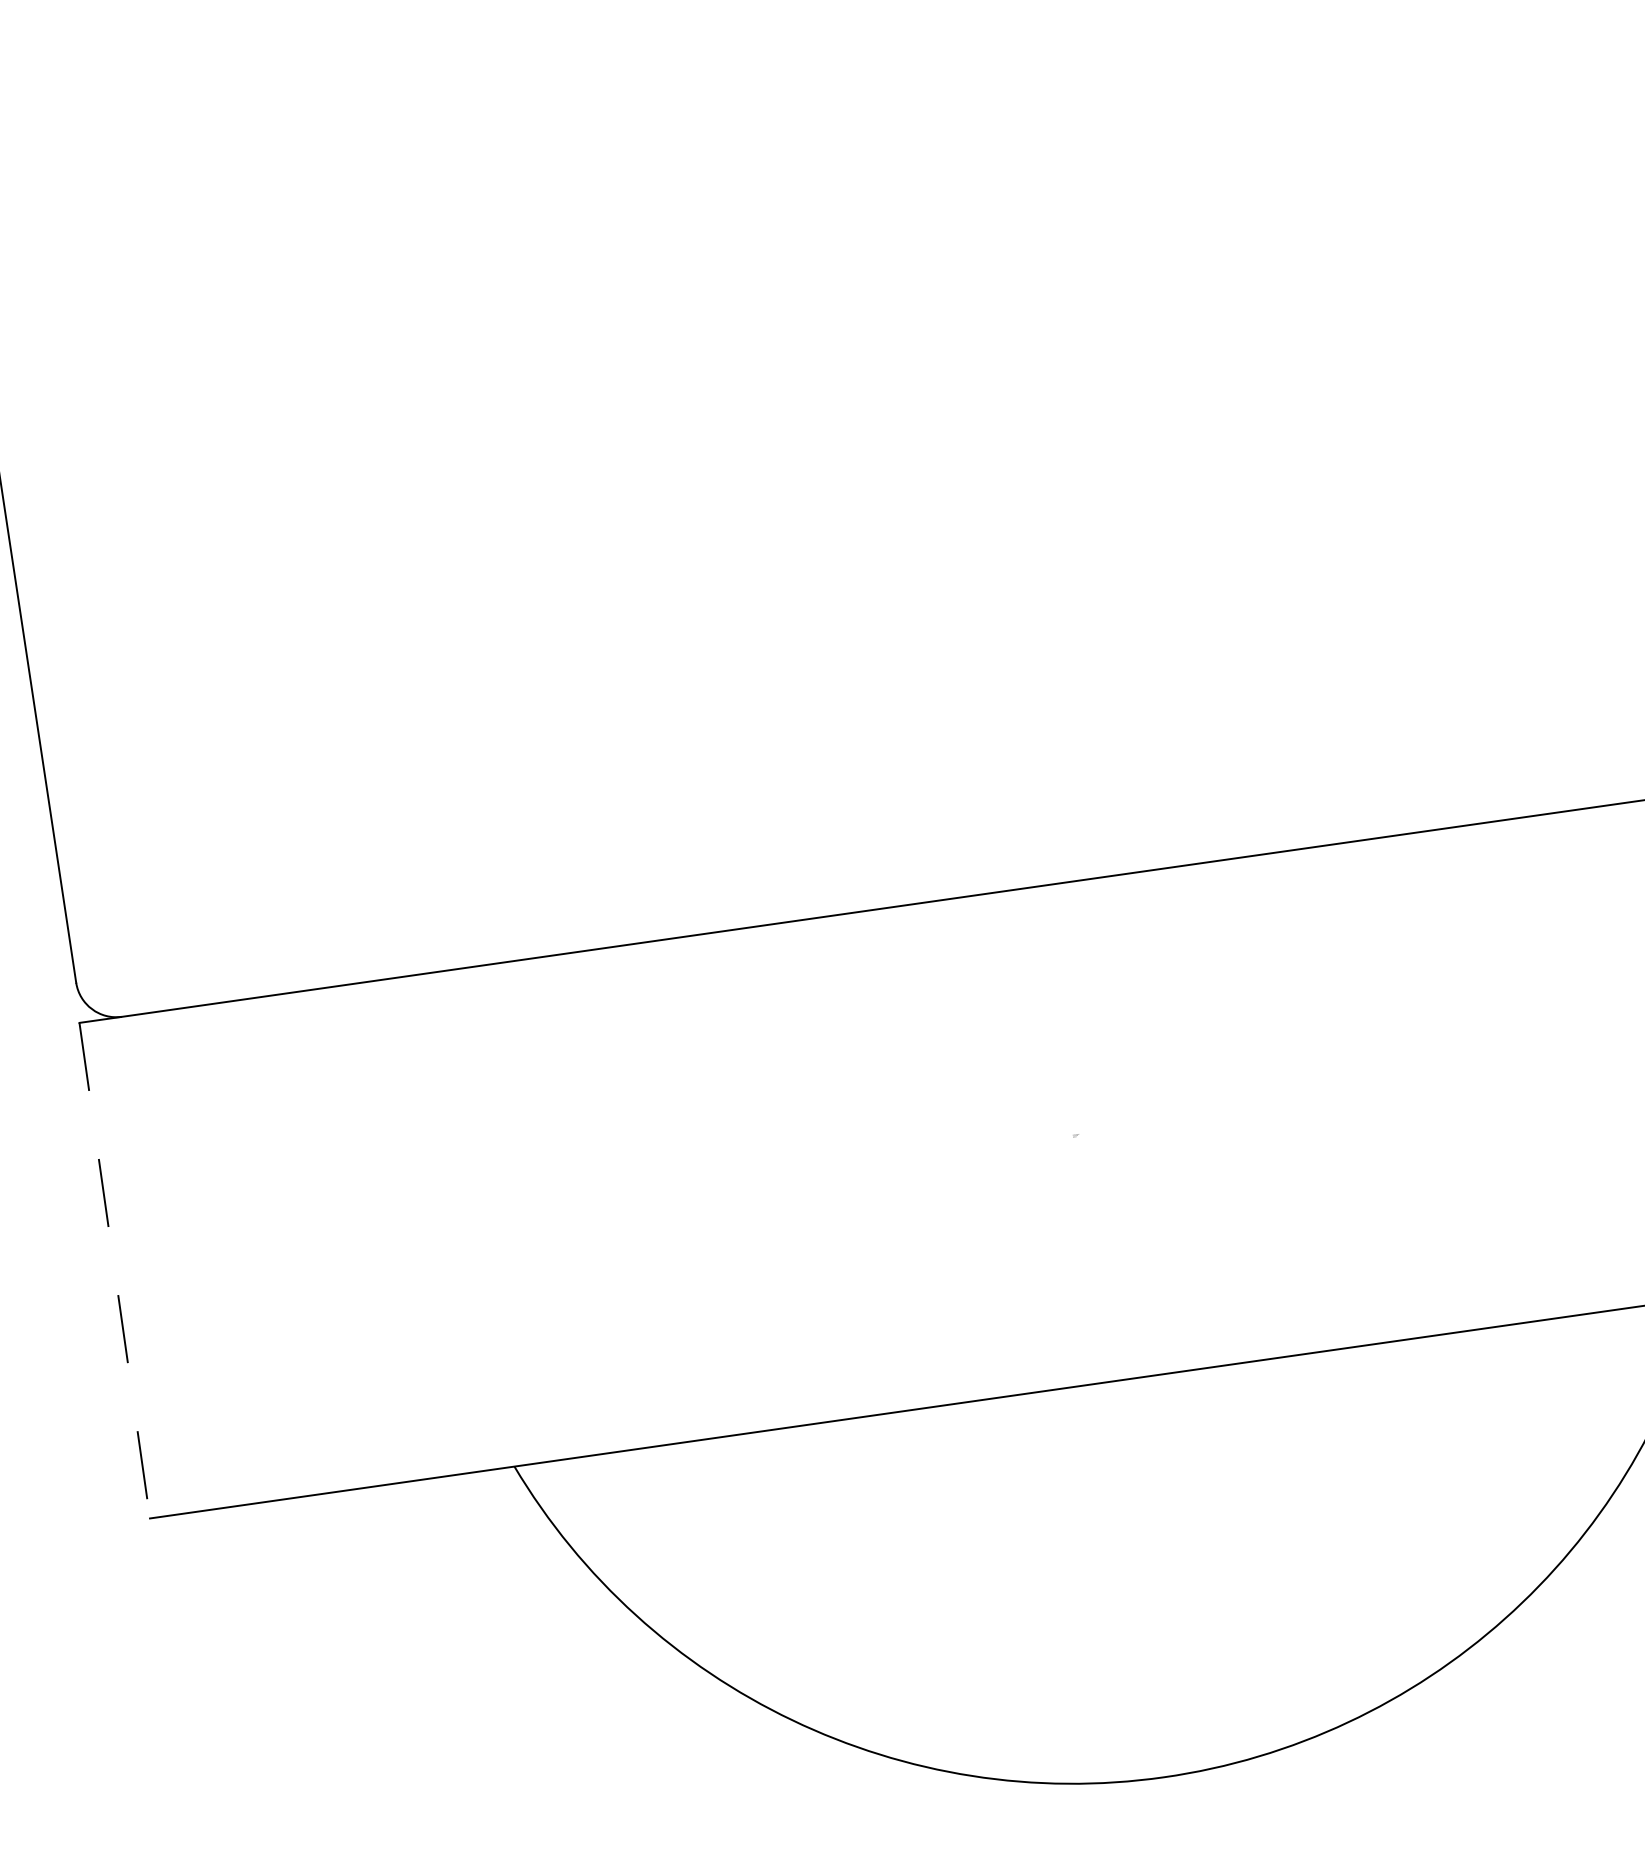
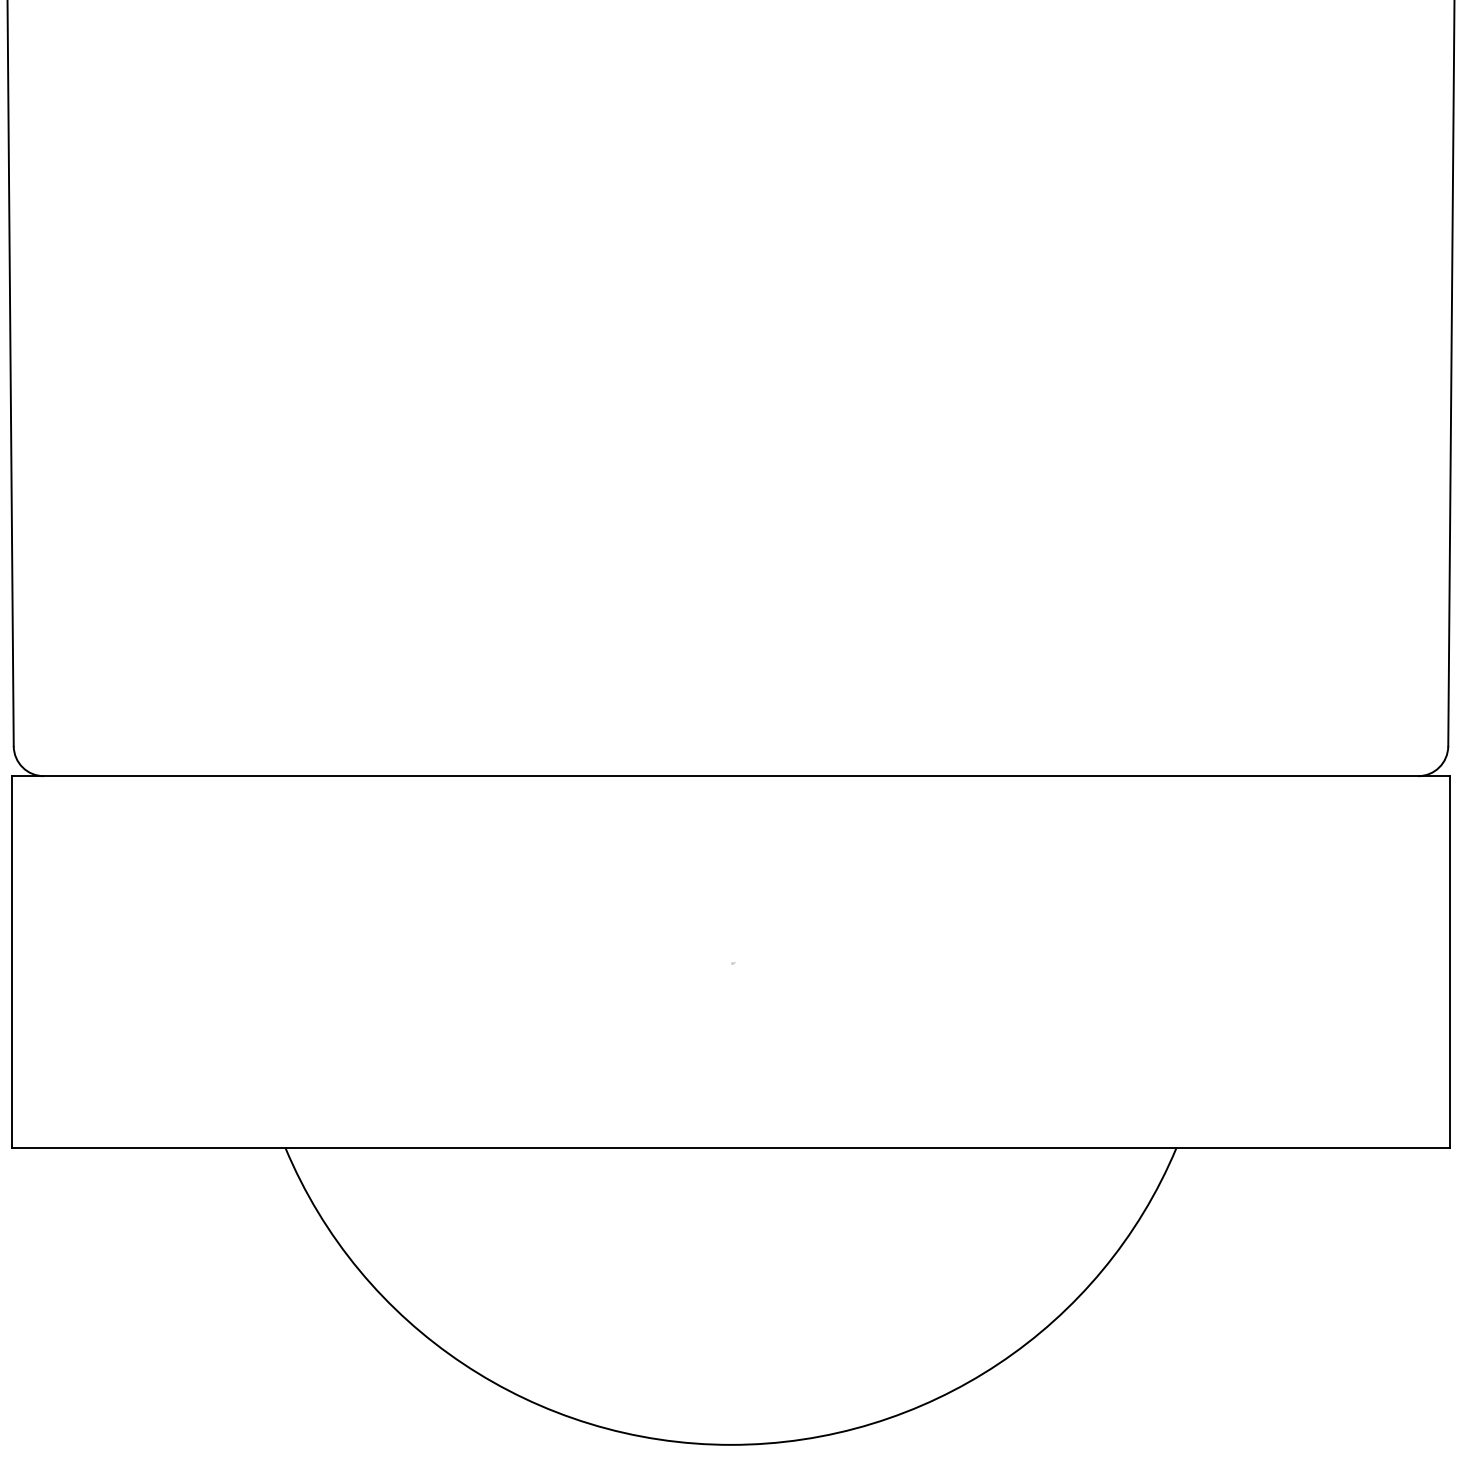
line: (114, 1271) -> (11, 962), dashed -> solid

